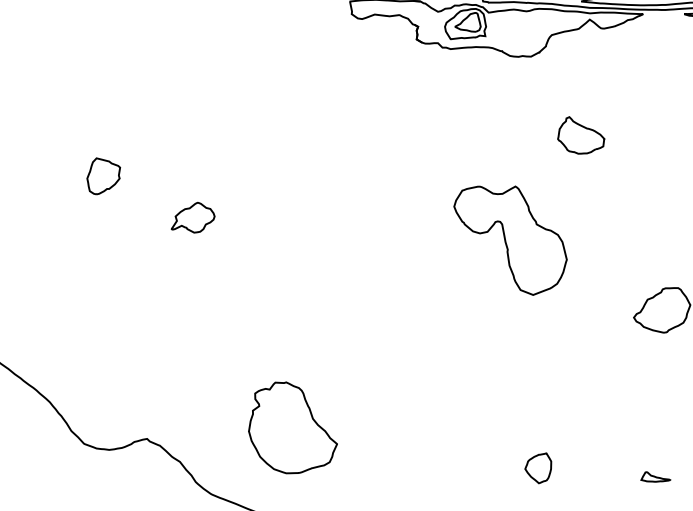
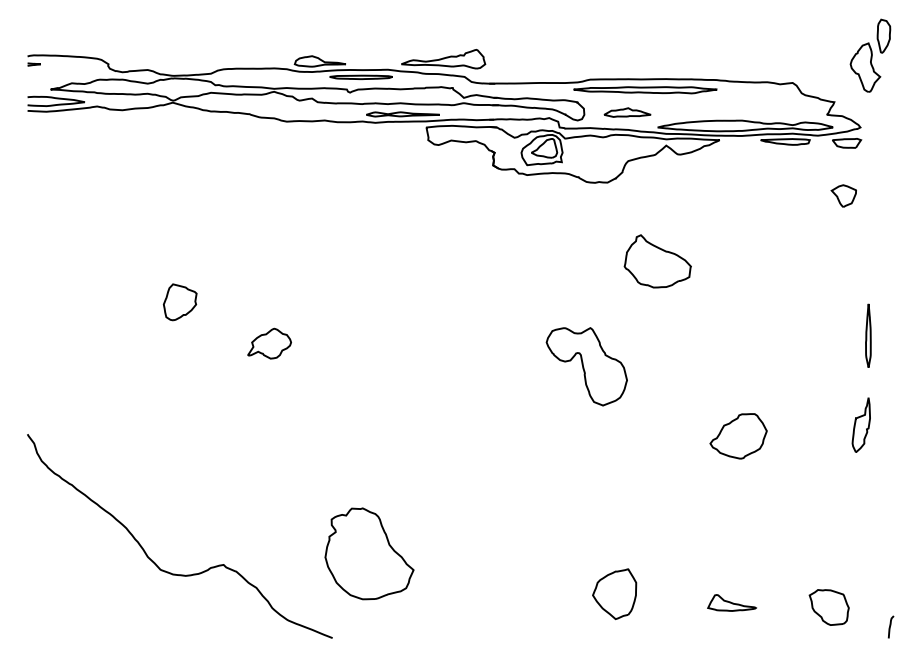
part: (581, 135) -> (657, 261), size x1.43
part: (510, 240) -> (586, 366), size x0.71
part: (538, 468) -> (614, 594), size x1.67
part: (656, 476) -> (732, 602), size x1.67

